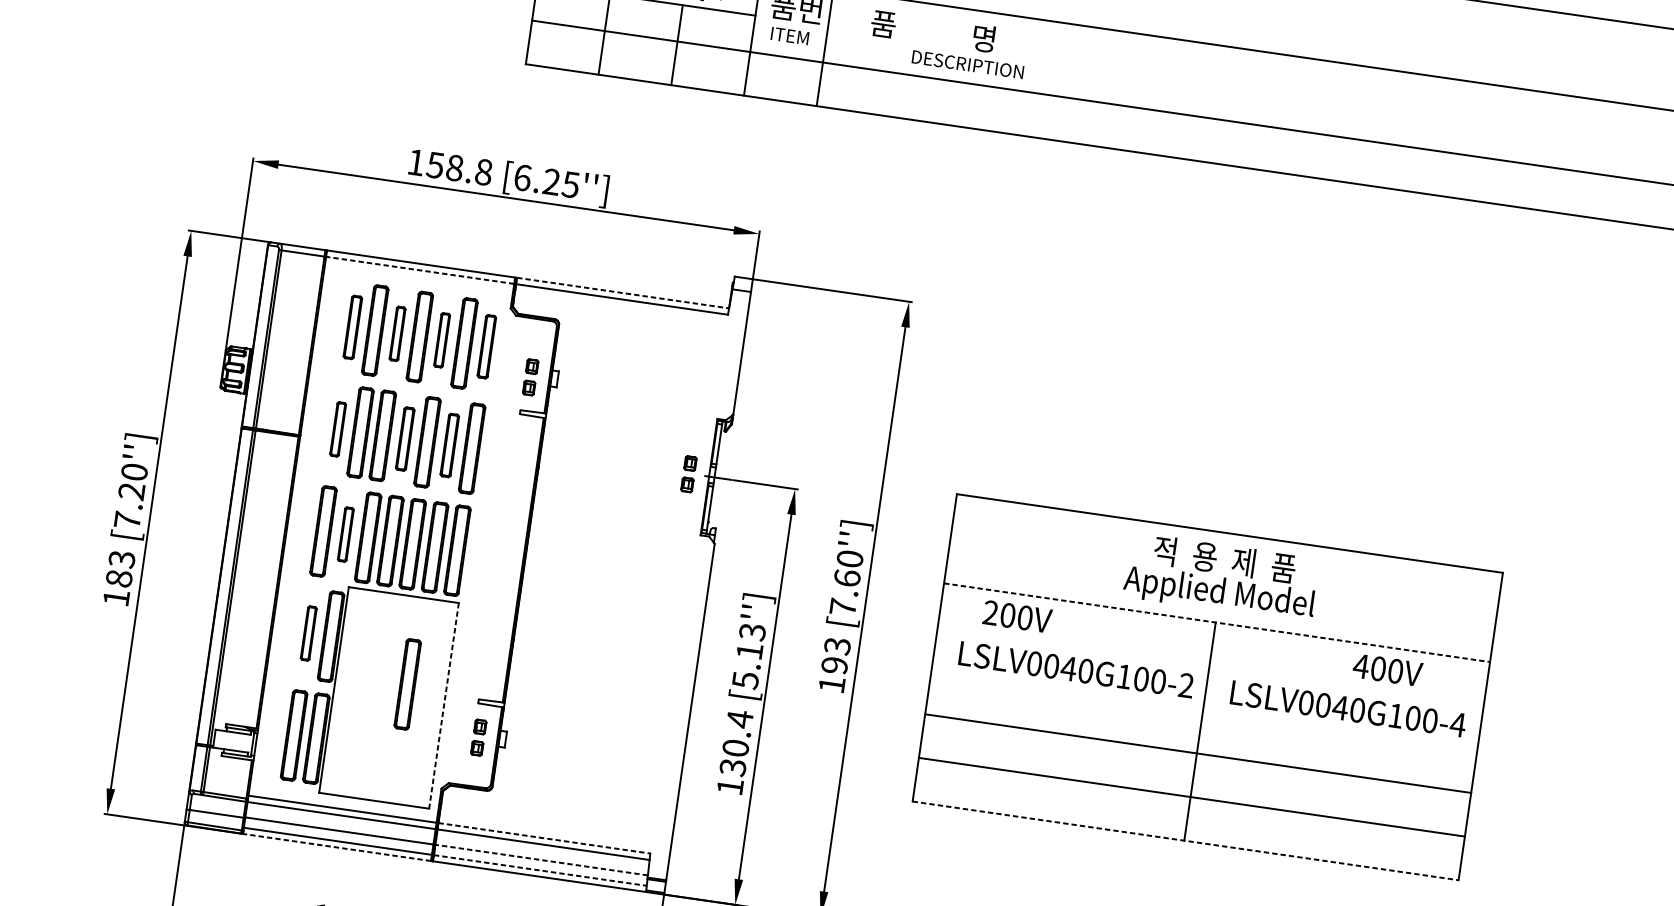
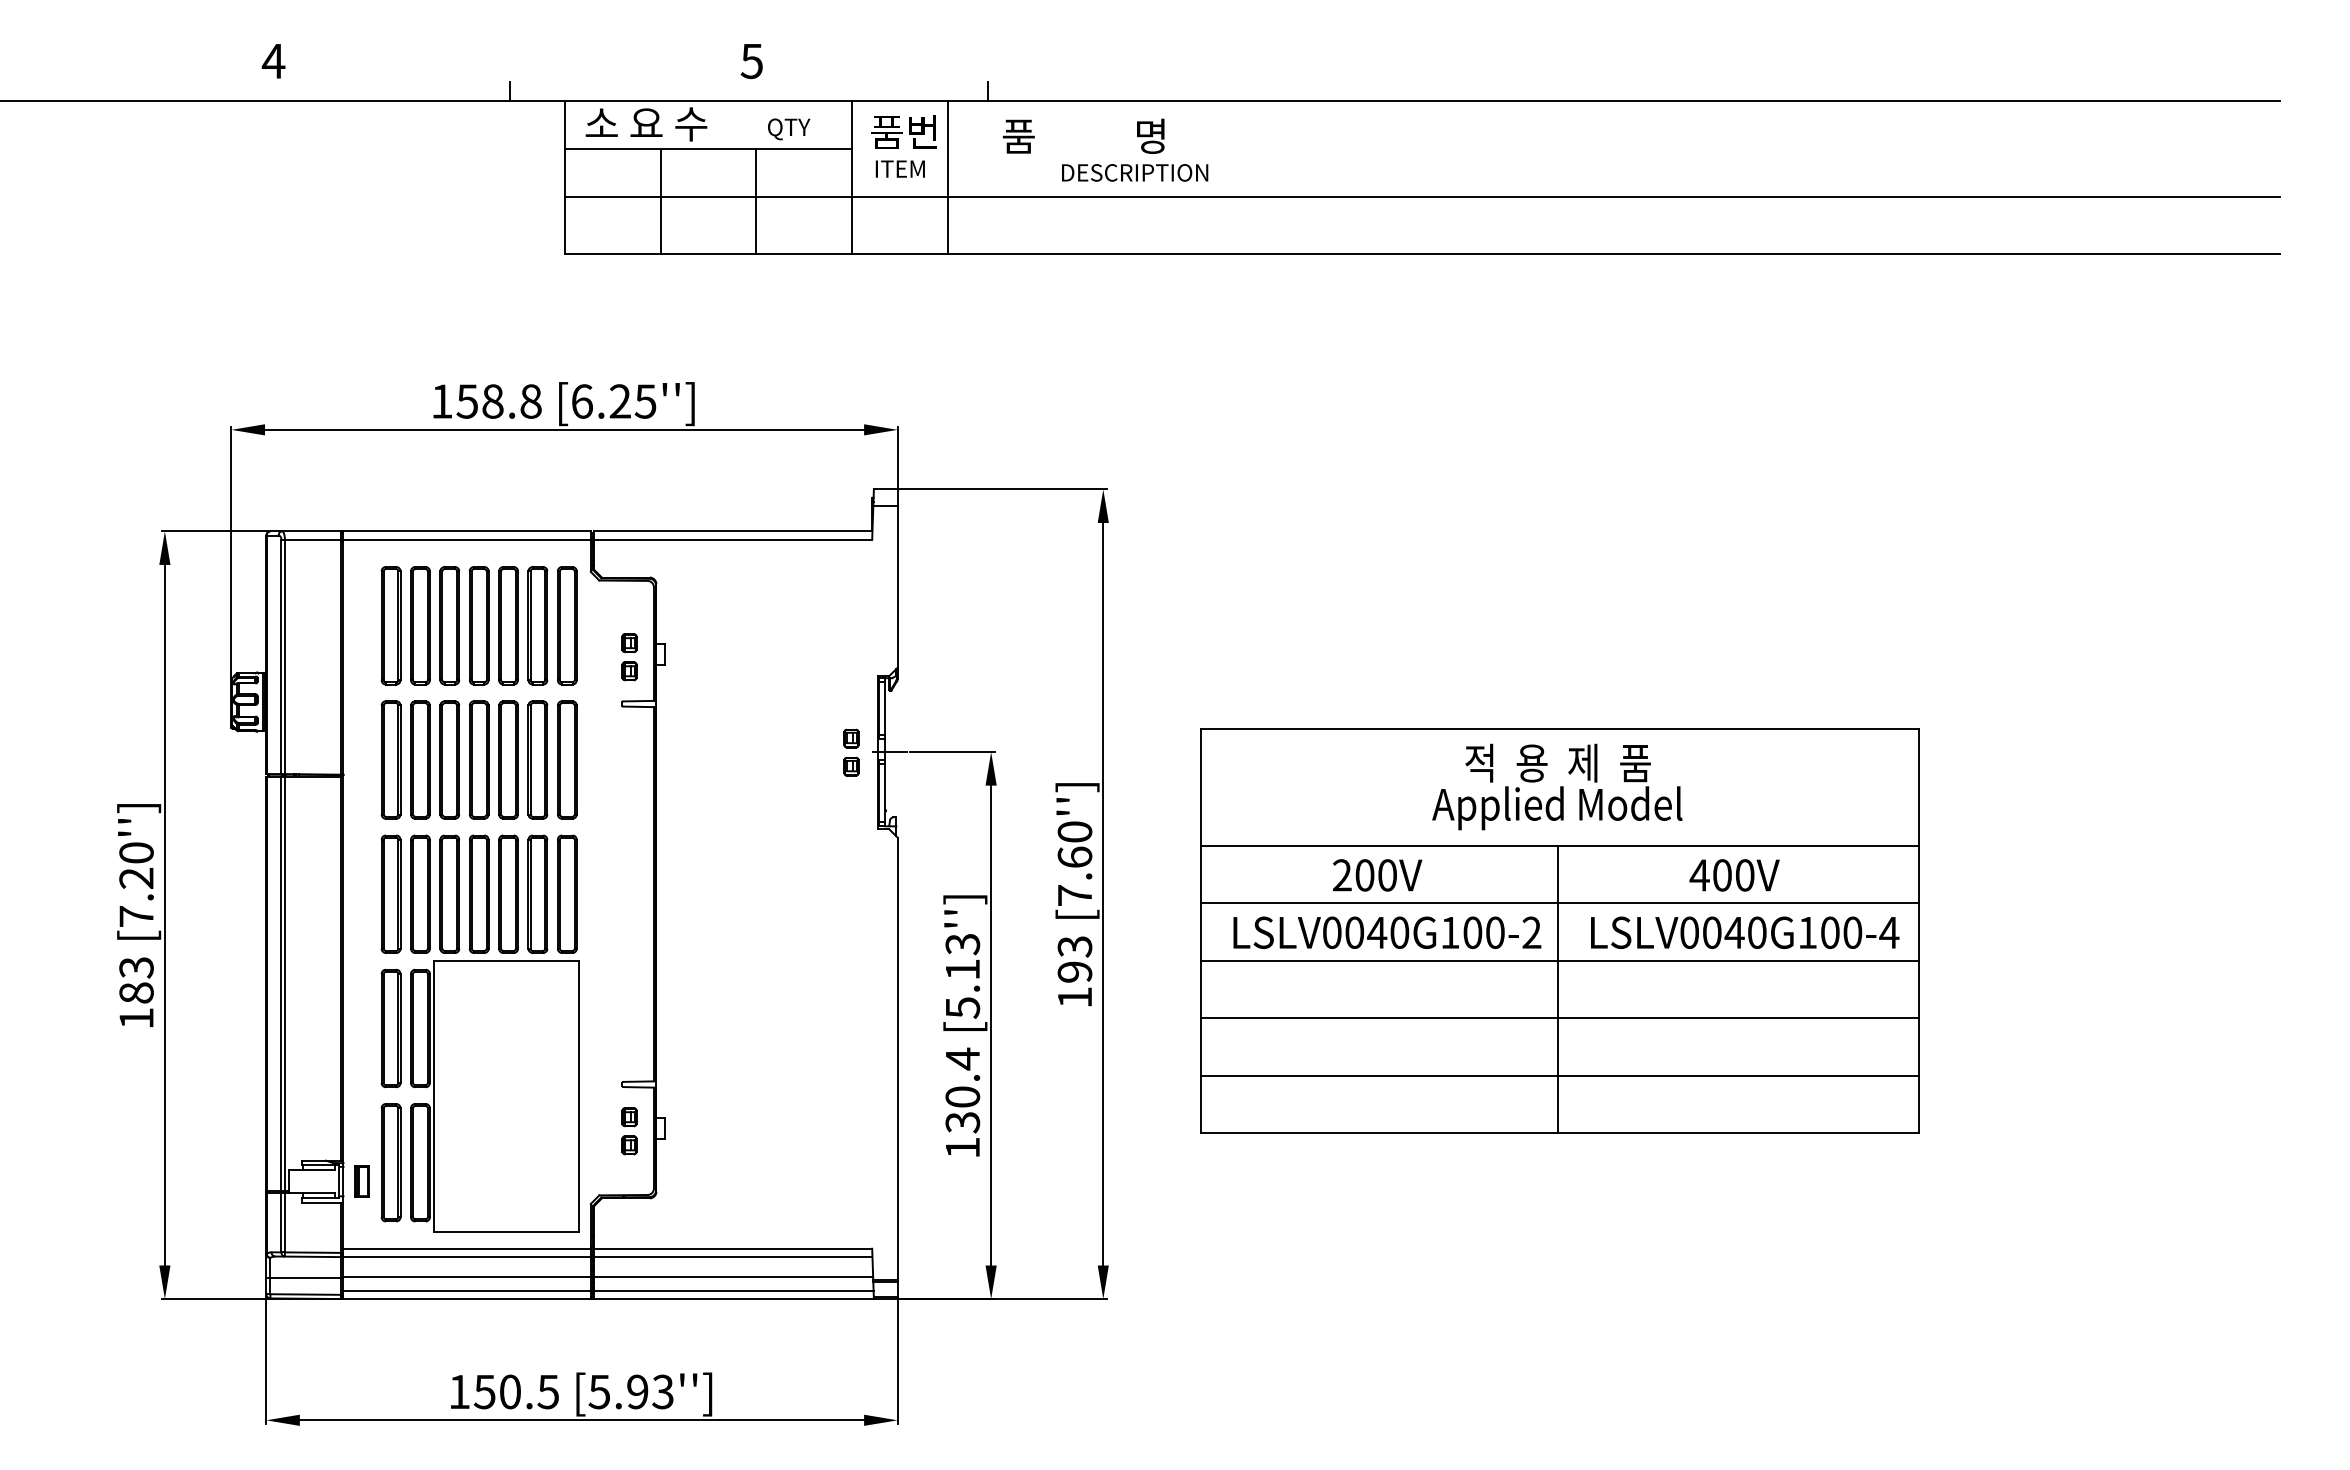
line: (420, 270) -> (467, 539), dashed -> solid
line: (623, 293) -> (733, 531), dashed -> solid
part: (352, 327) -> (390, 625), size x1.43
part: (397, 333) -> (449, 625), size x1.67
part: (442, 340) -> (508, 625), size x1.67
part: (487, 346) -> (567, 625), size x1.43
part: (337, 428) -> (390, 759), size x1.67
part: (405, 438) -> (479, 759), size x1.43
part: (449, 445) -> (537, 759), size x1.43
part: (345, 534) -> (420, 893), size x1.67
text: (1017, 616) -> (1377, 875), moved
line: (1217, 622) -> (1560, 845), dashed -> solid
part: (308, 633) -> (390, 1028), size x1.67
line: (1210, 666) -> (1559, 903), added
text: (1387, 670) -> (1734, 875), moved
part: (407, 684) -> (527, 1075), removed
line: (443, 706) -> (578, 1097), dashed -> solid
line: (1204, 709) -> (1559, 960), added
part: (269, 746) -> (361, 1181), added
line: (544, 838) -> (733, 1248), dashed -> solid
line: (1186, 840) -> (1560, 1132), dashed -> solid
line: (337, 847) -> (467, 1299), dashed -> solid
line: (541, 860) -> (733, 1277), dashed -> solid
line: (541, 870) -> (734, 1290), dashed -> solid

